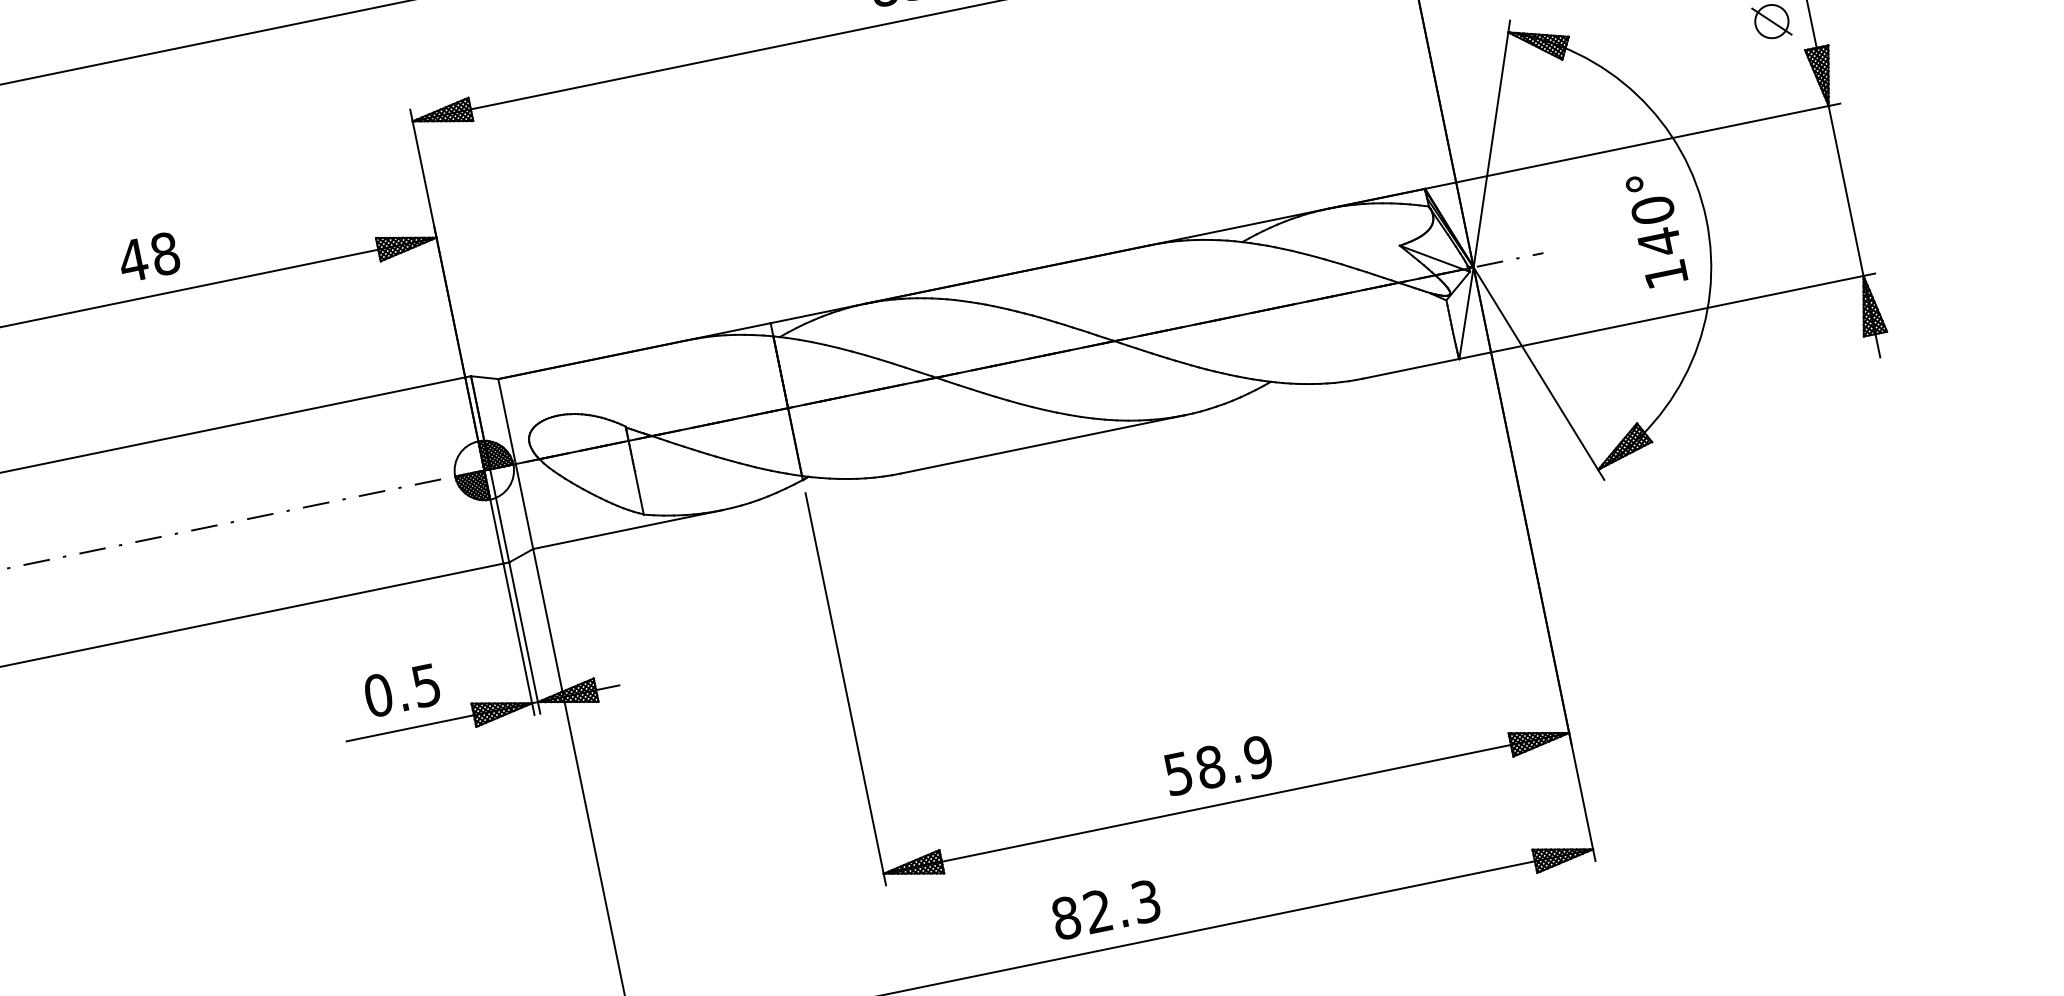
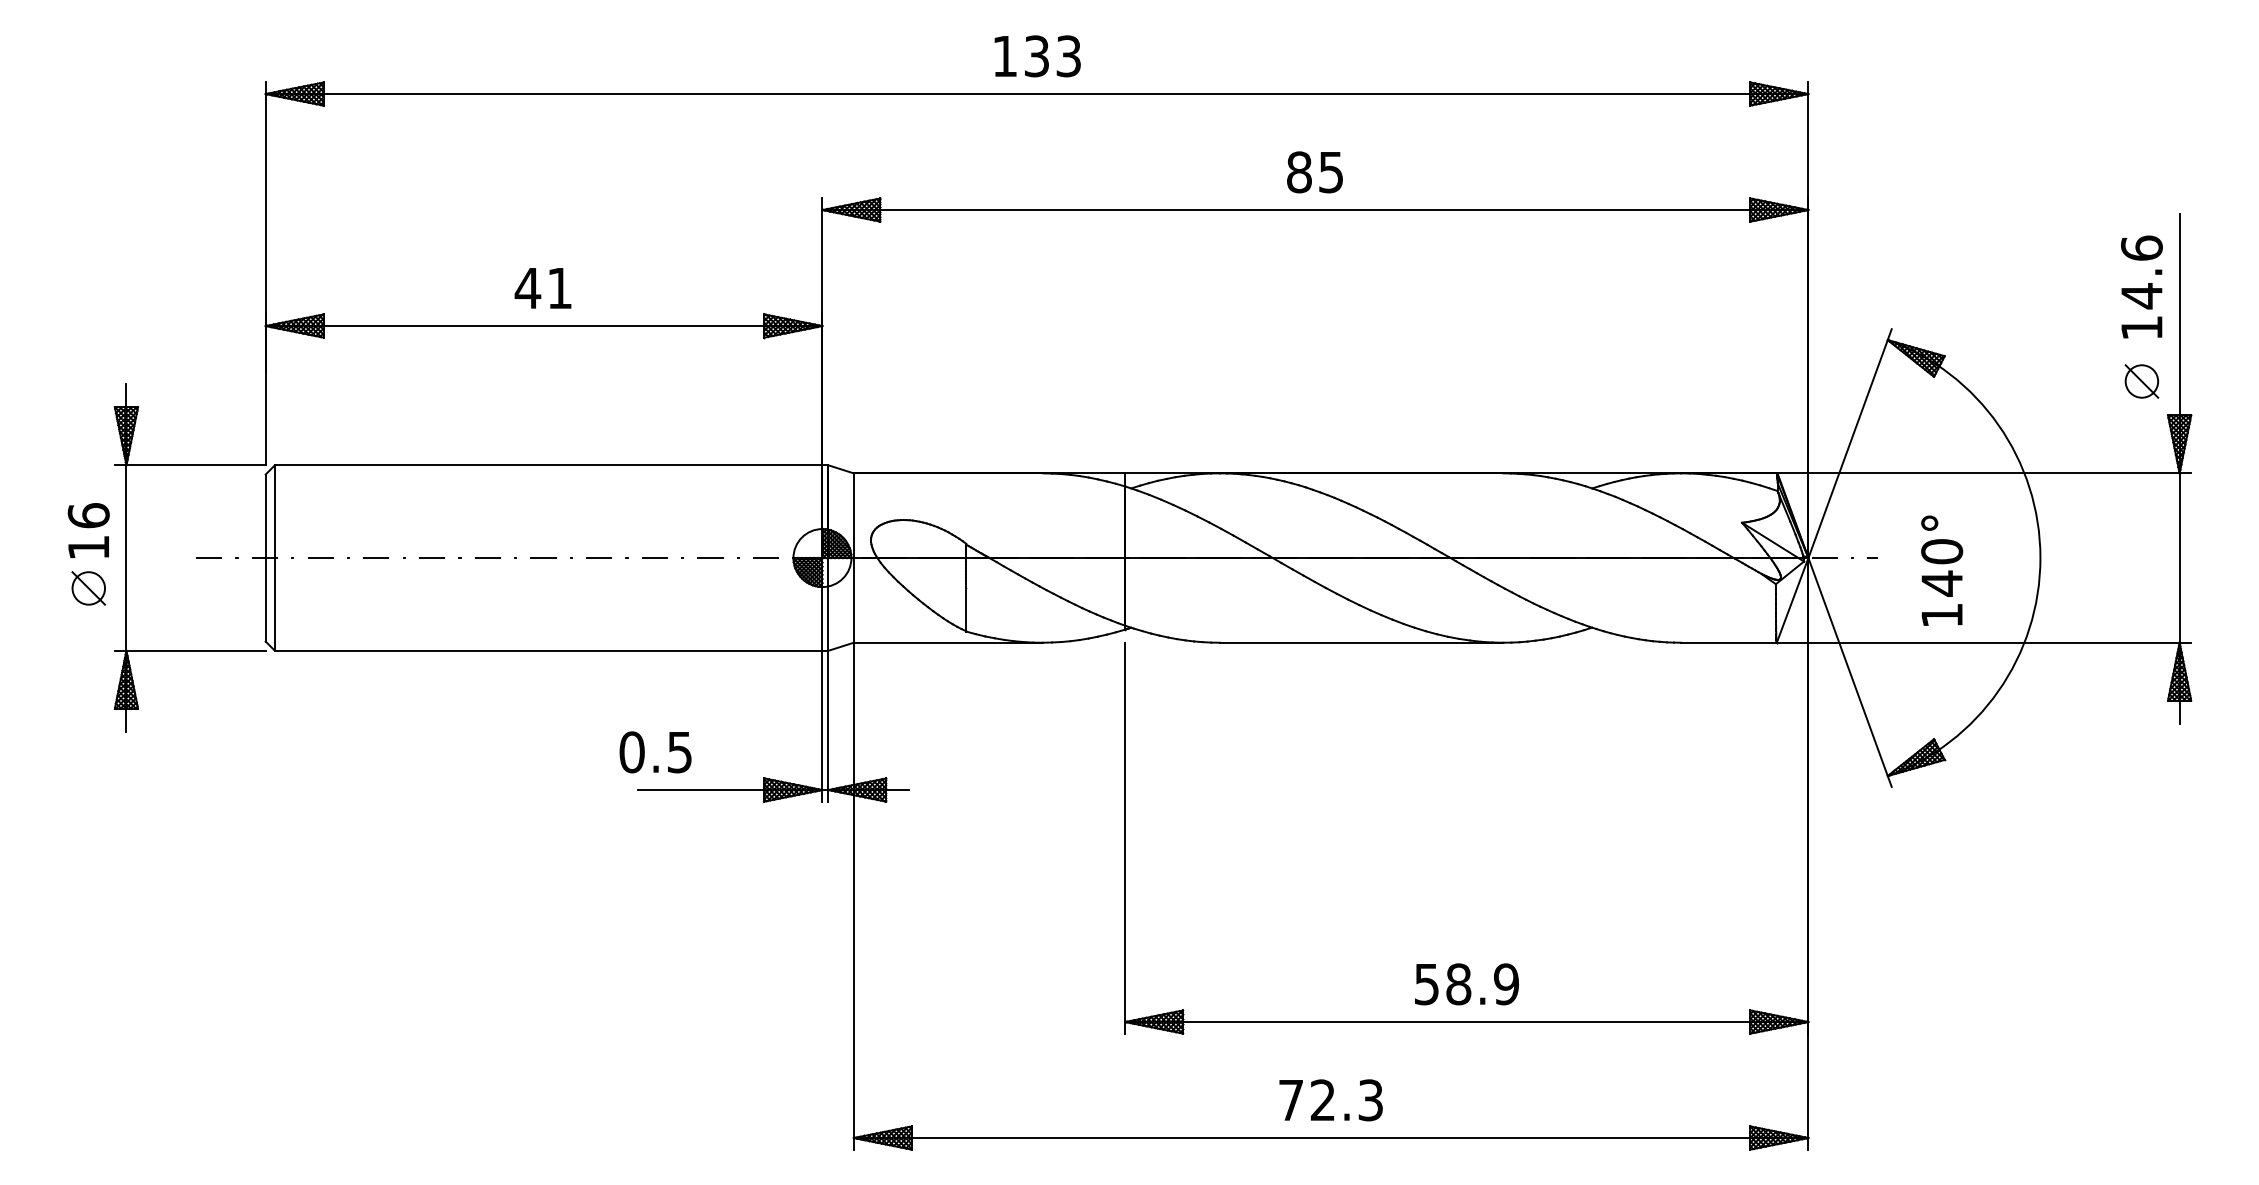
text: (1657, 229) -> (1942, 570), moved
text: (164, 254) -> (559, 288), 48 -> 41
text: (402, 690) -> (655, 752), moved
text: (1065, 918) -> (1290, 1100), 82.3 -> 72.3

